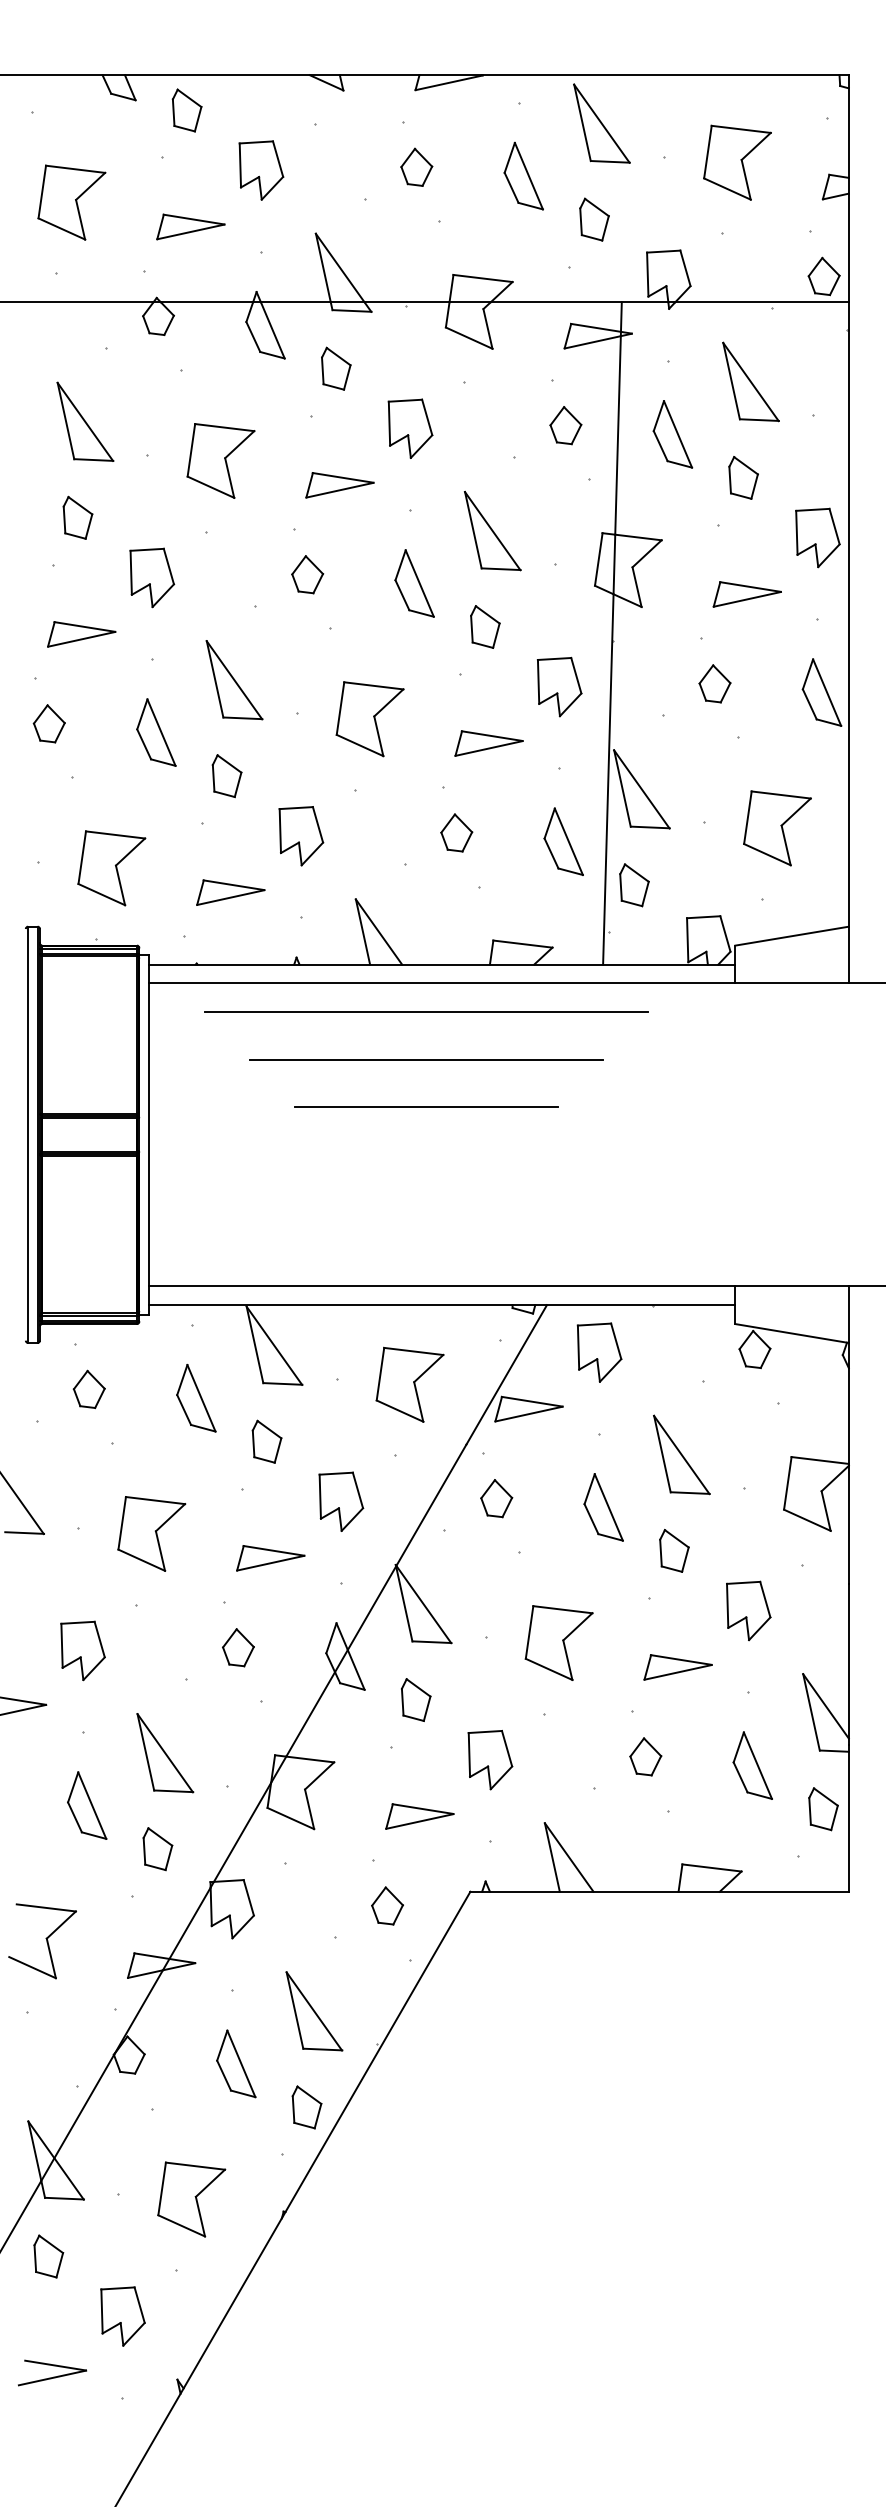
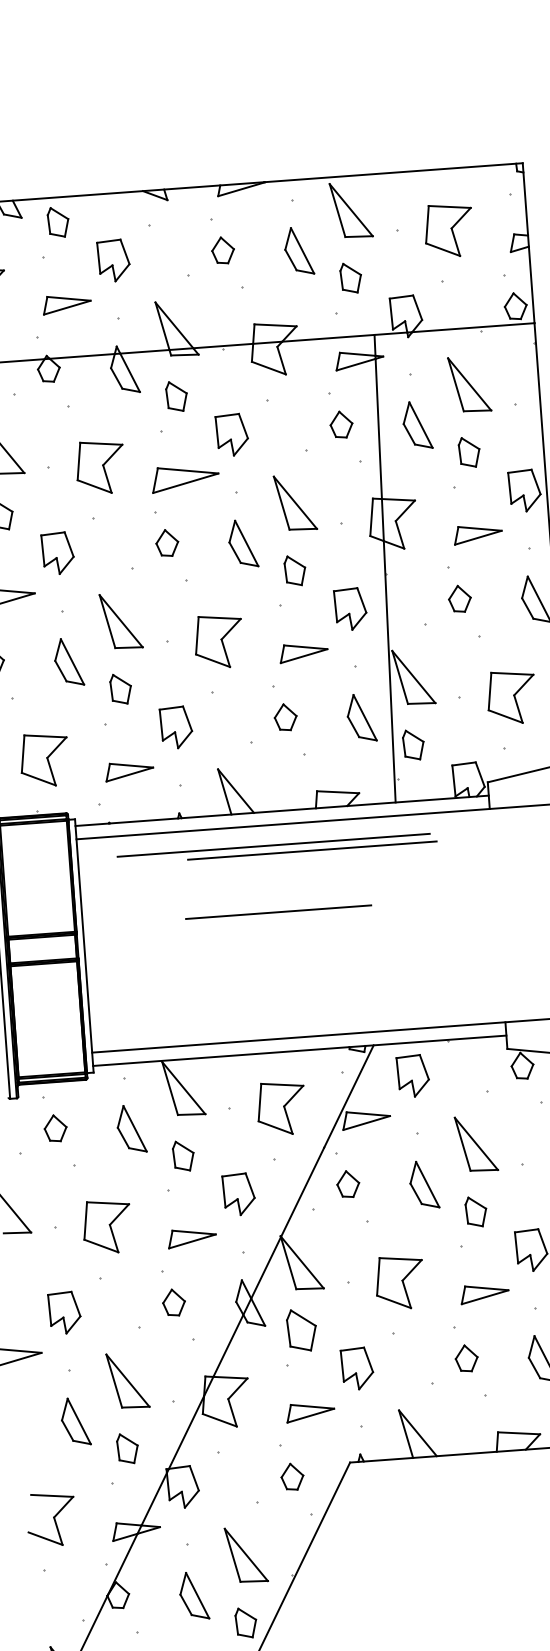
part: (339, 485) -> (185, 478), size x1.4
line: (426, 1059) -> (312, 850), moved
part: (416, 1699) -> (302, 1329), size x1.4

